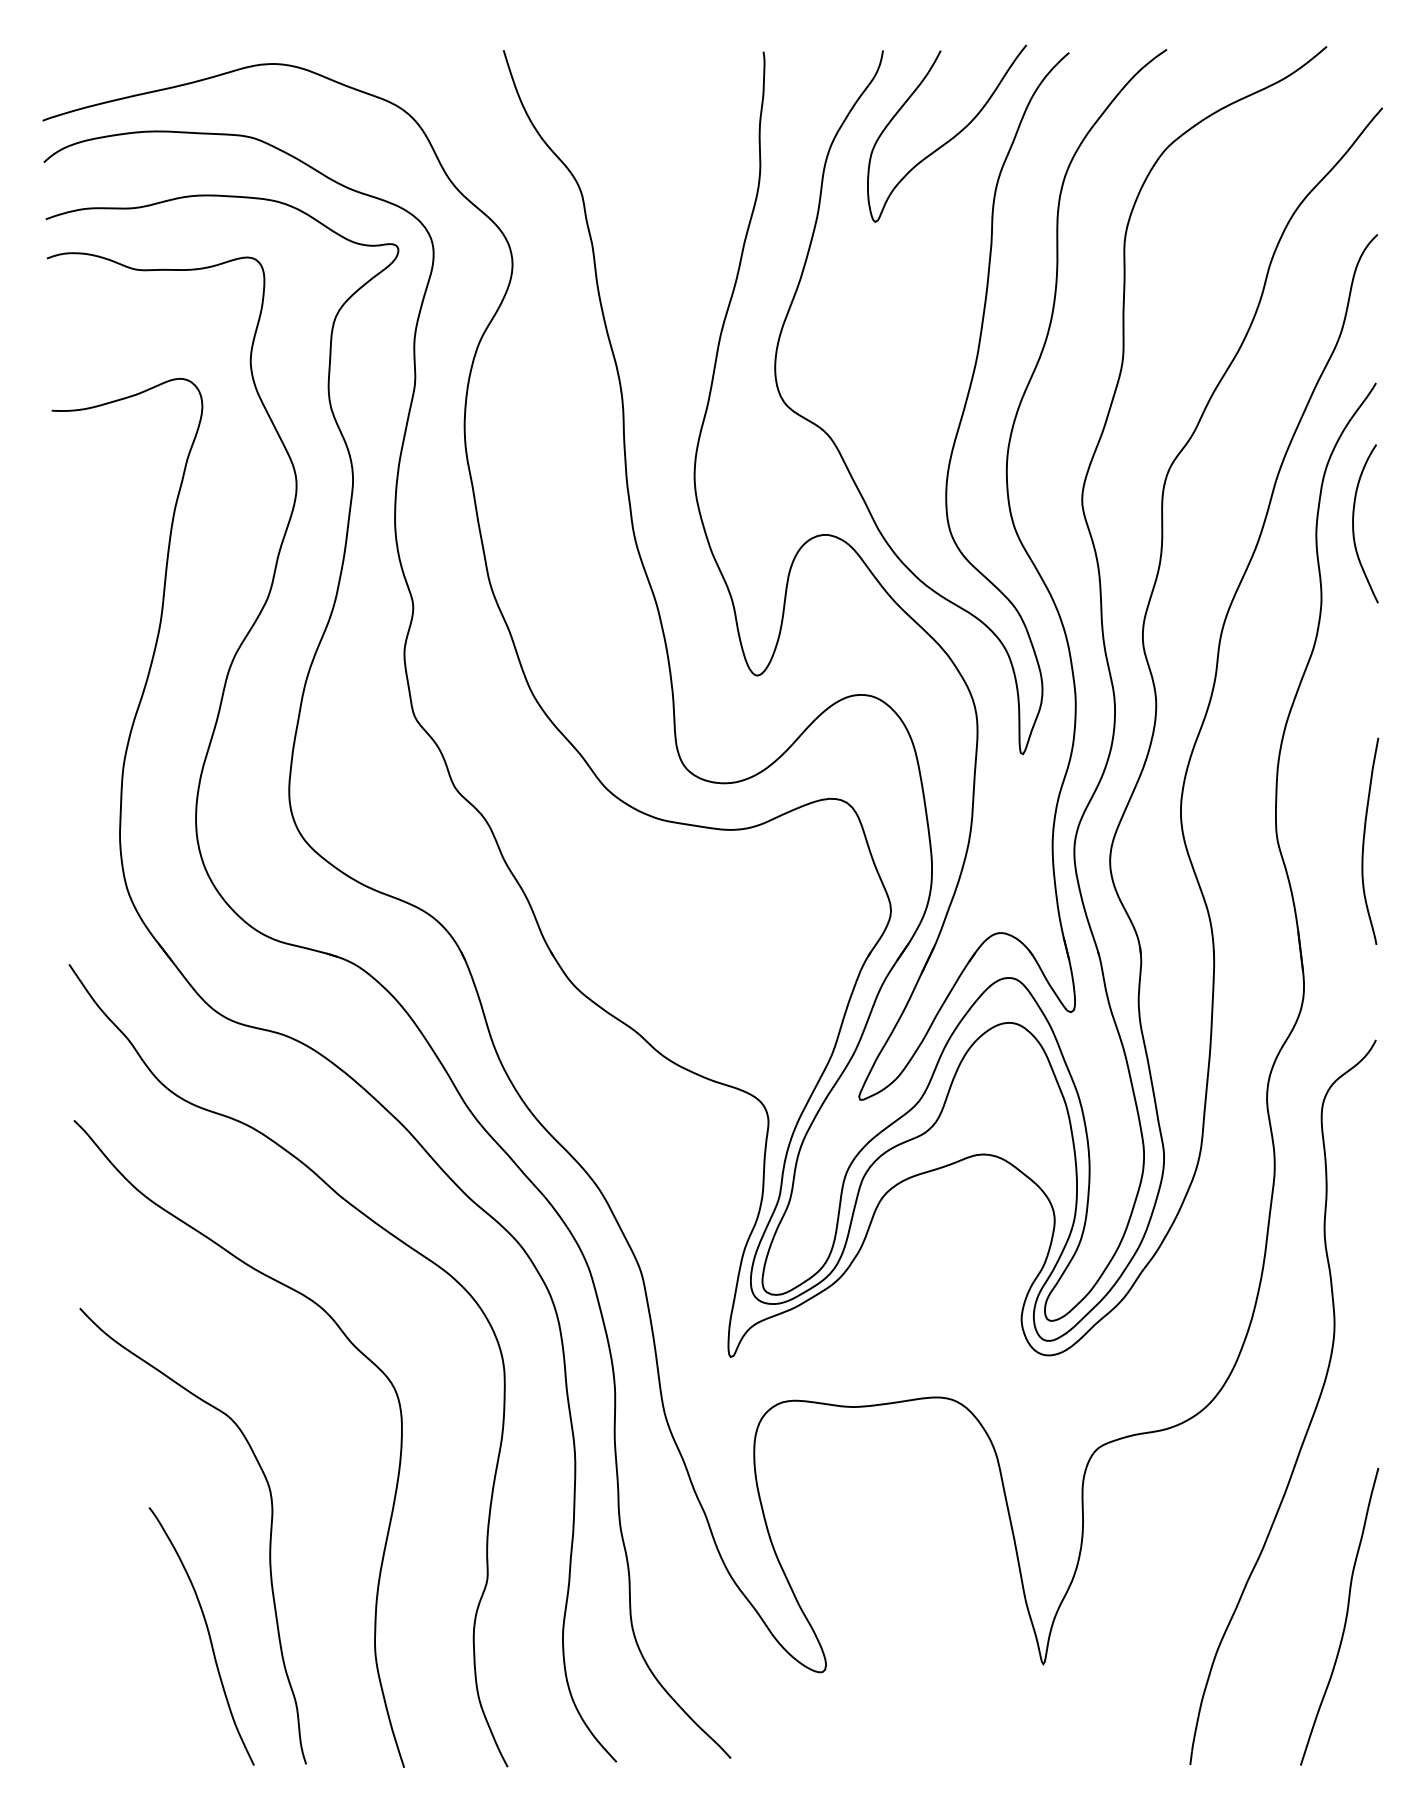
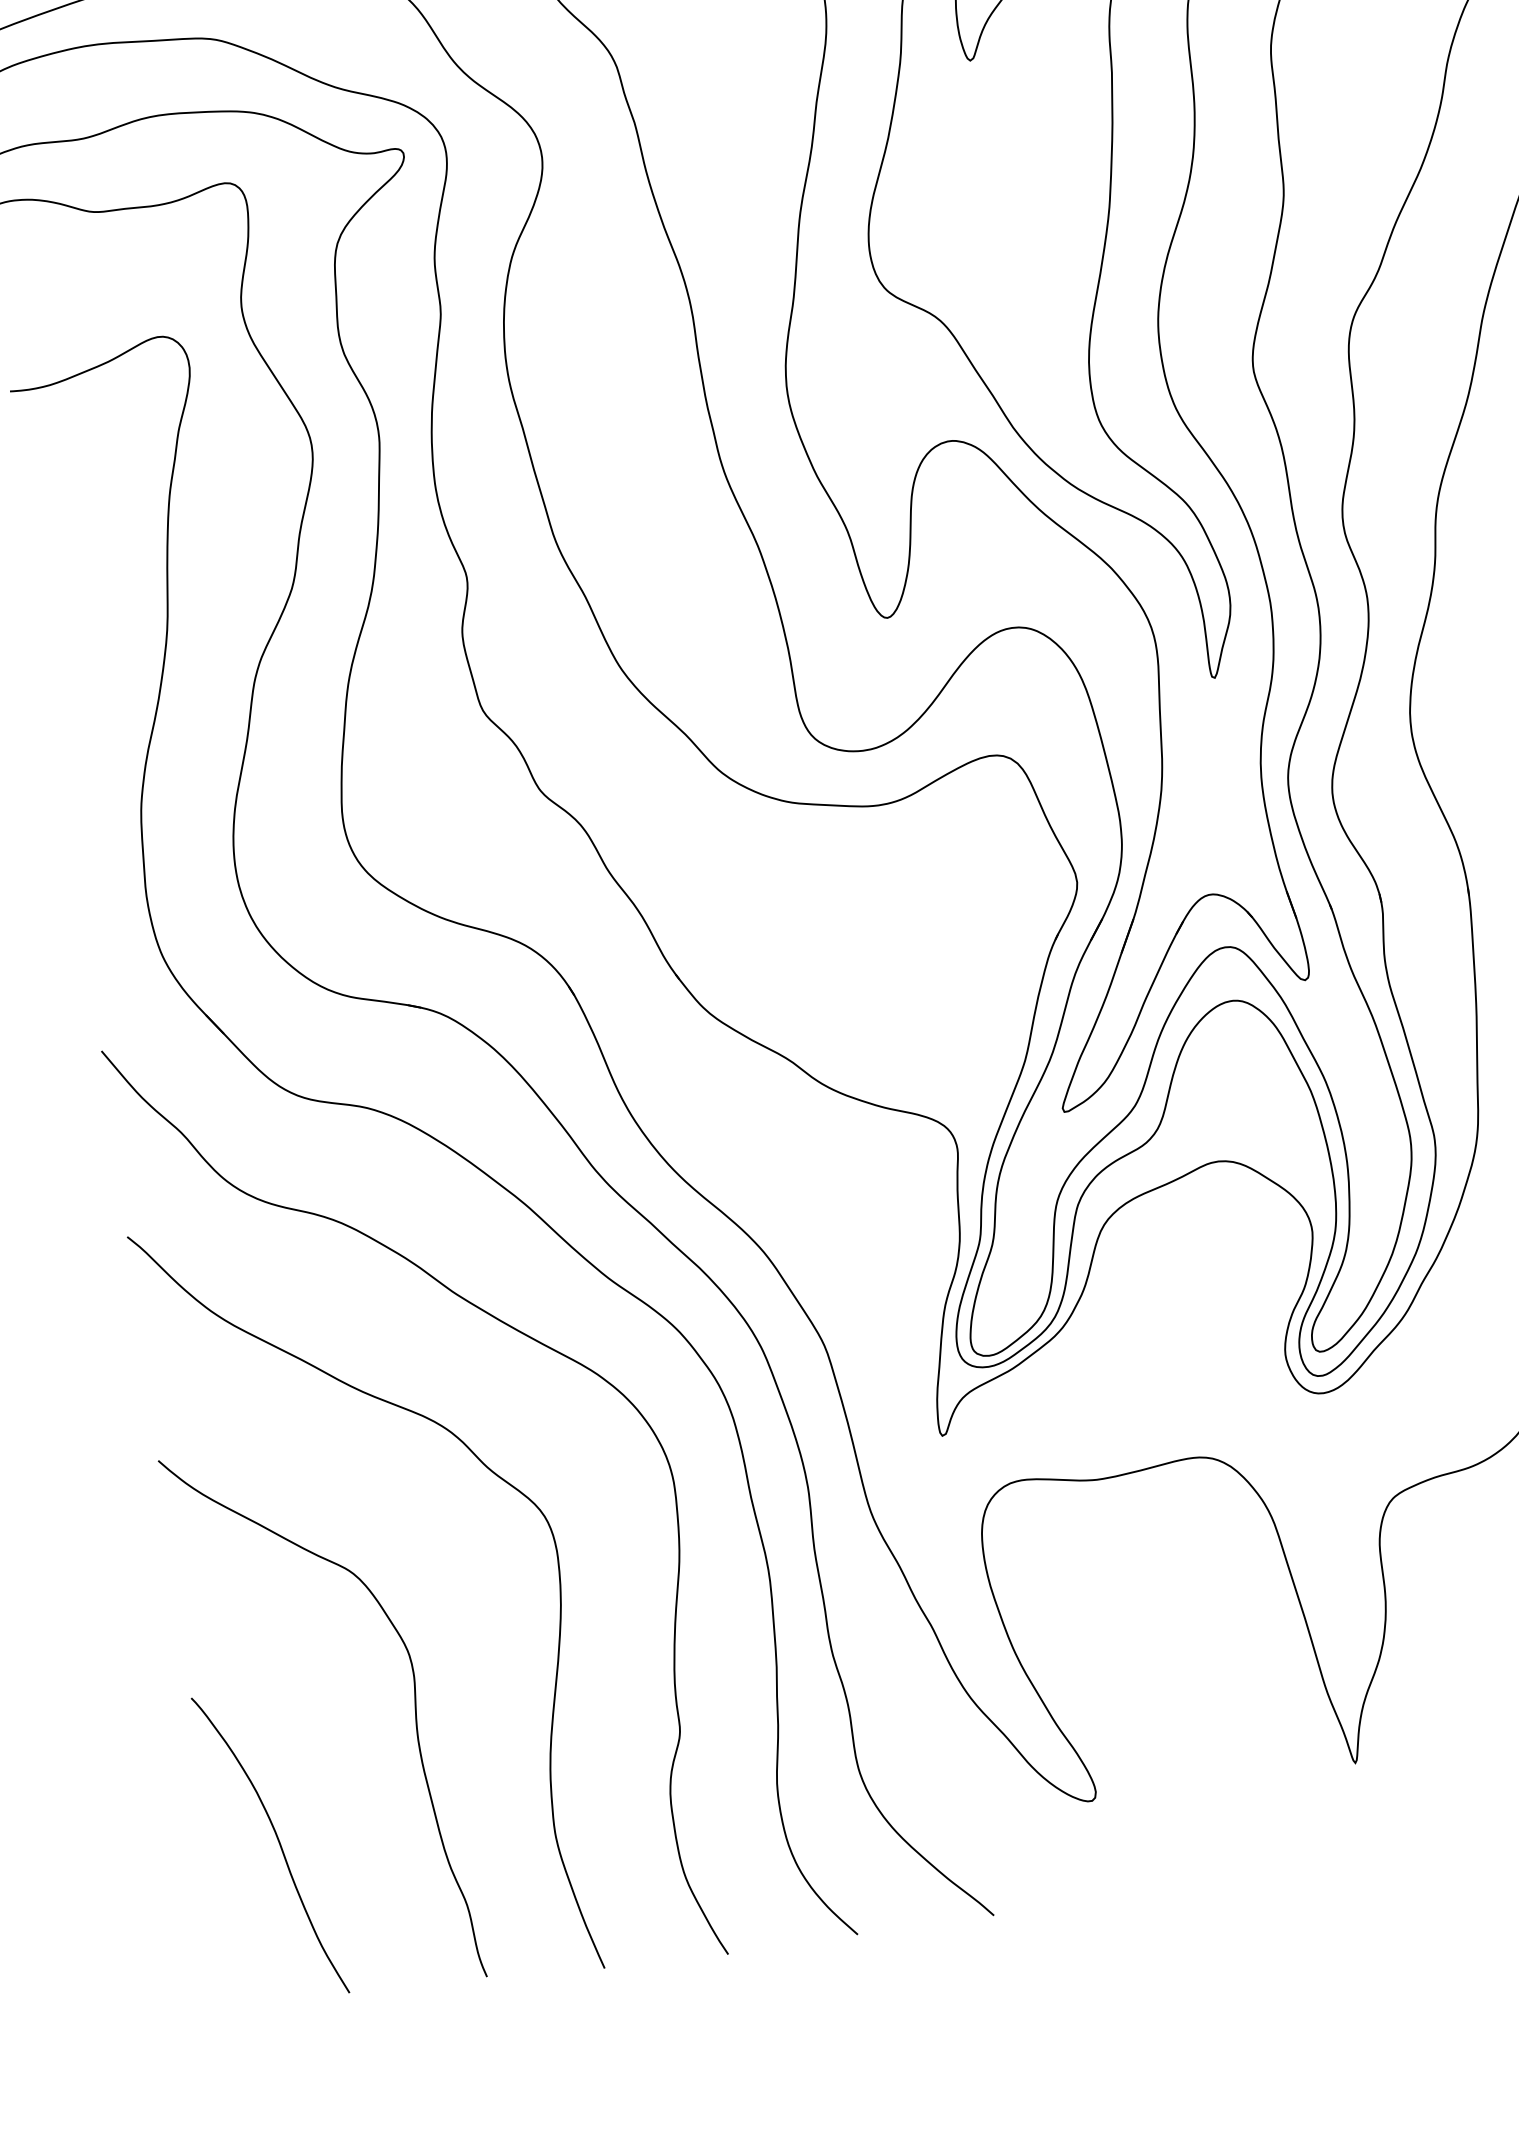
curve: (208, 1636) -> (278, 1844), moved

